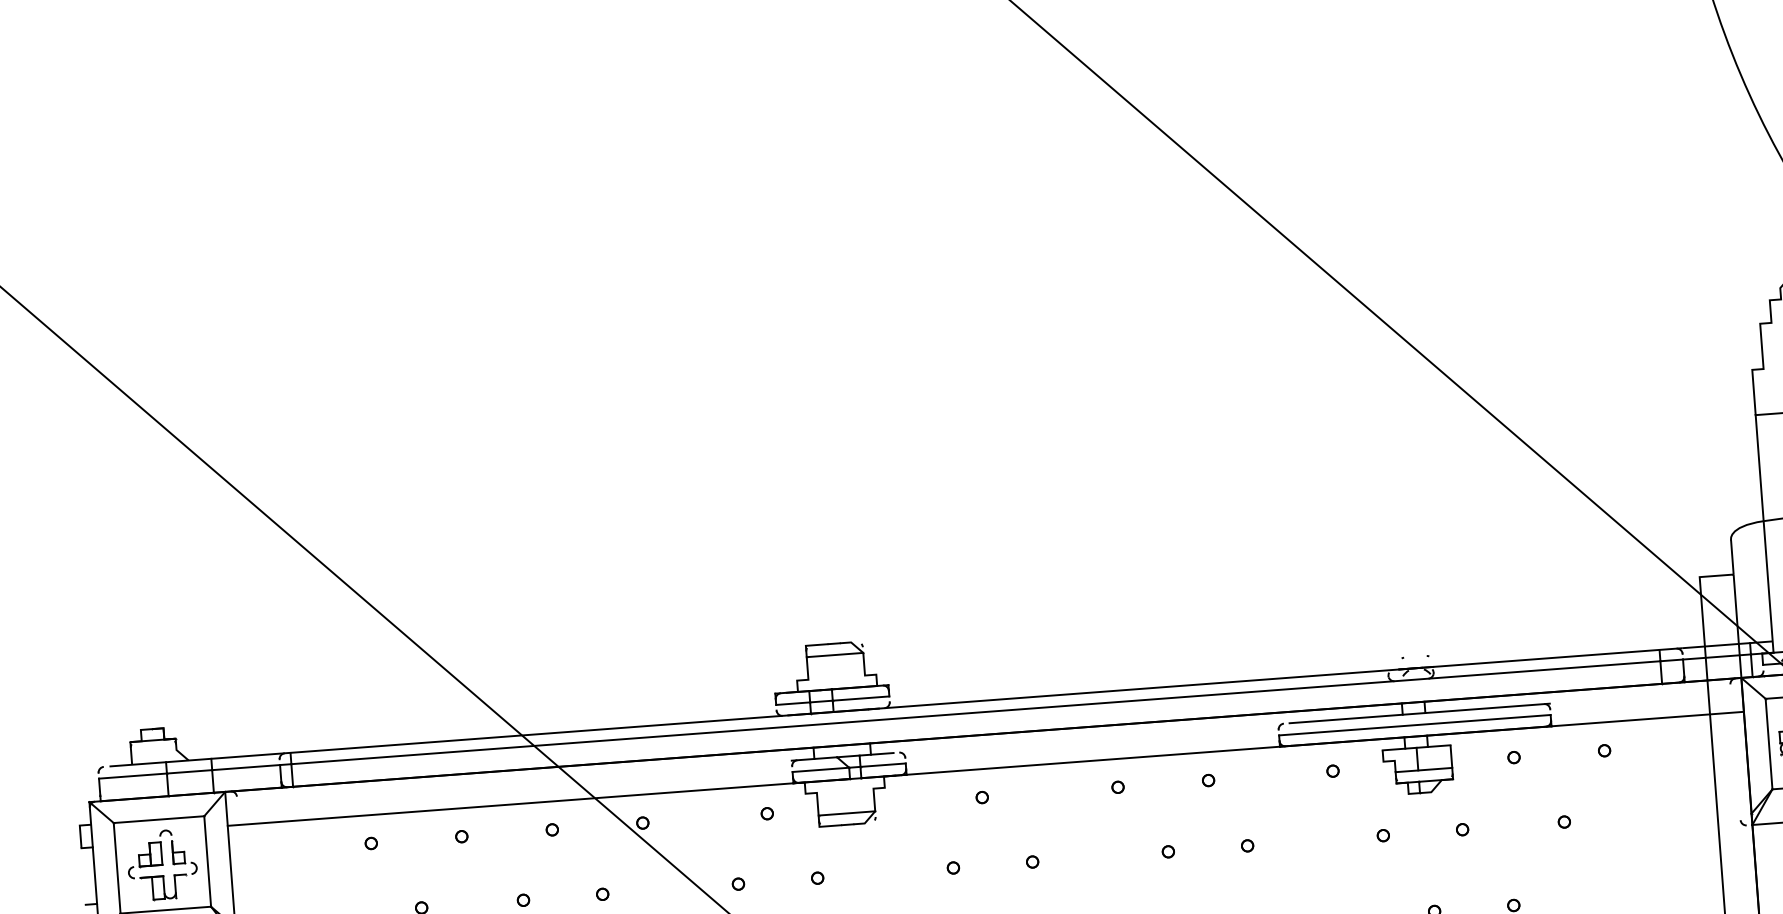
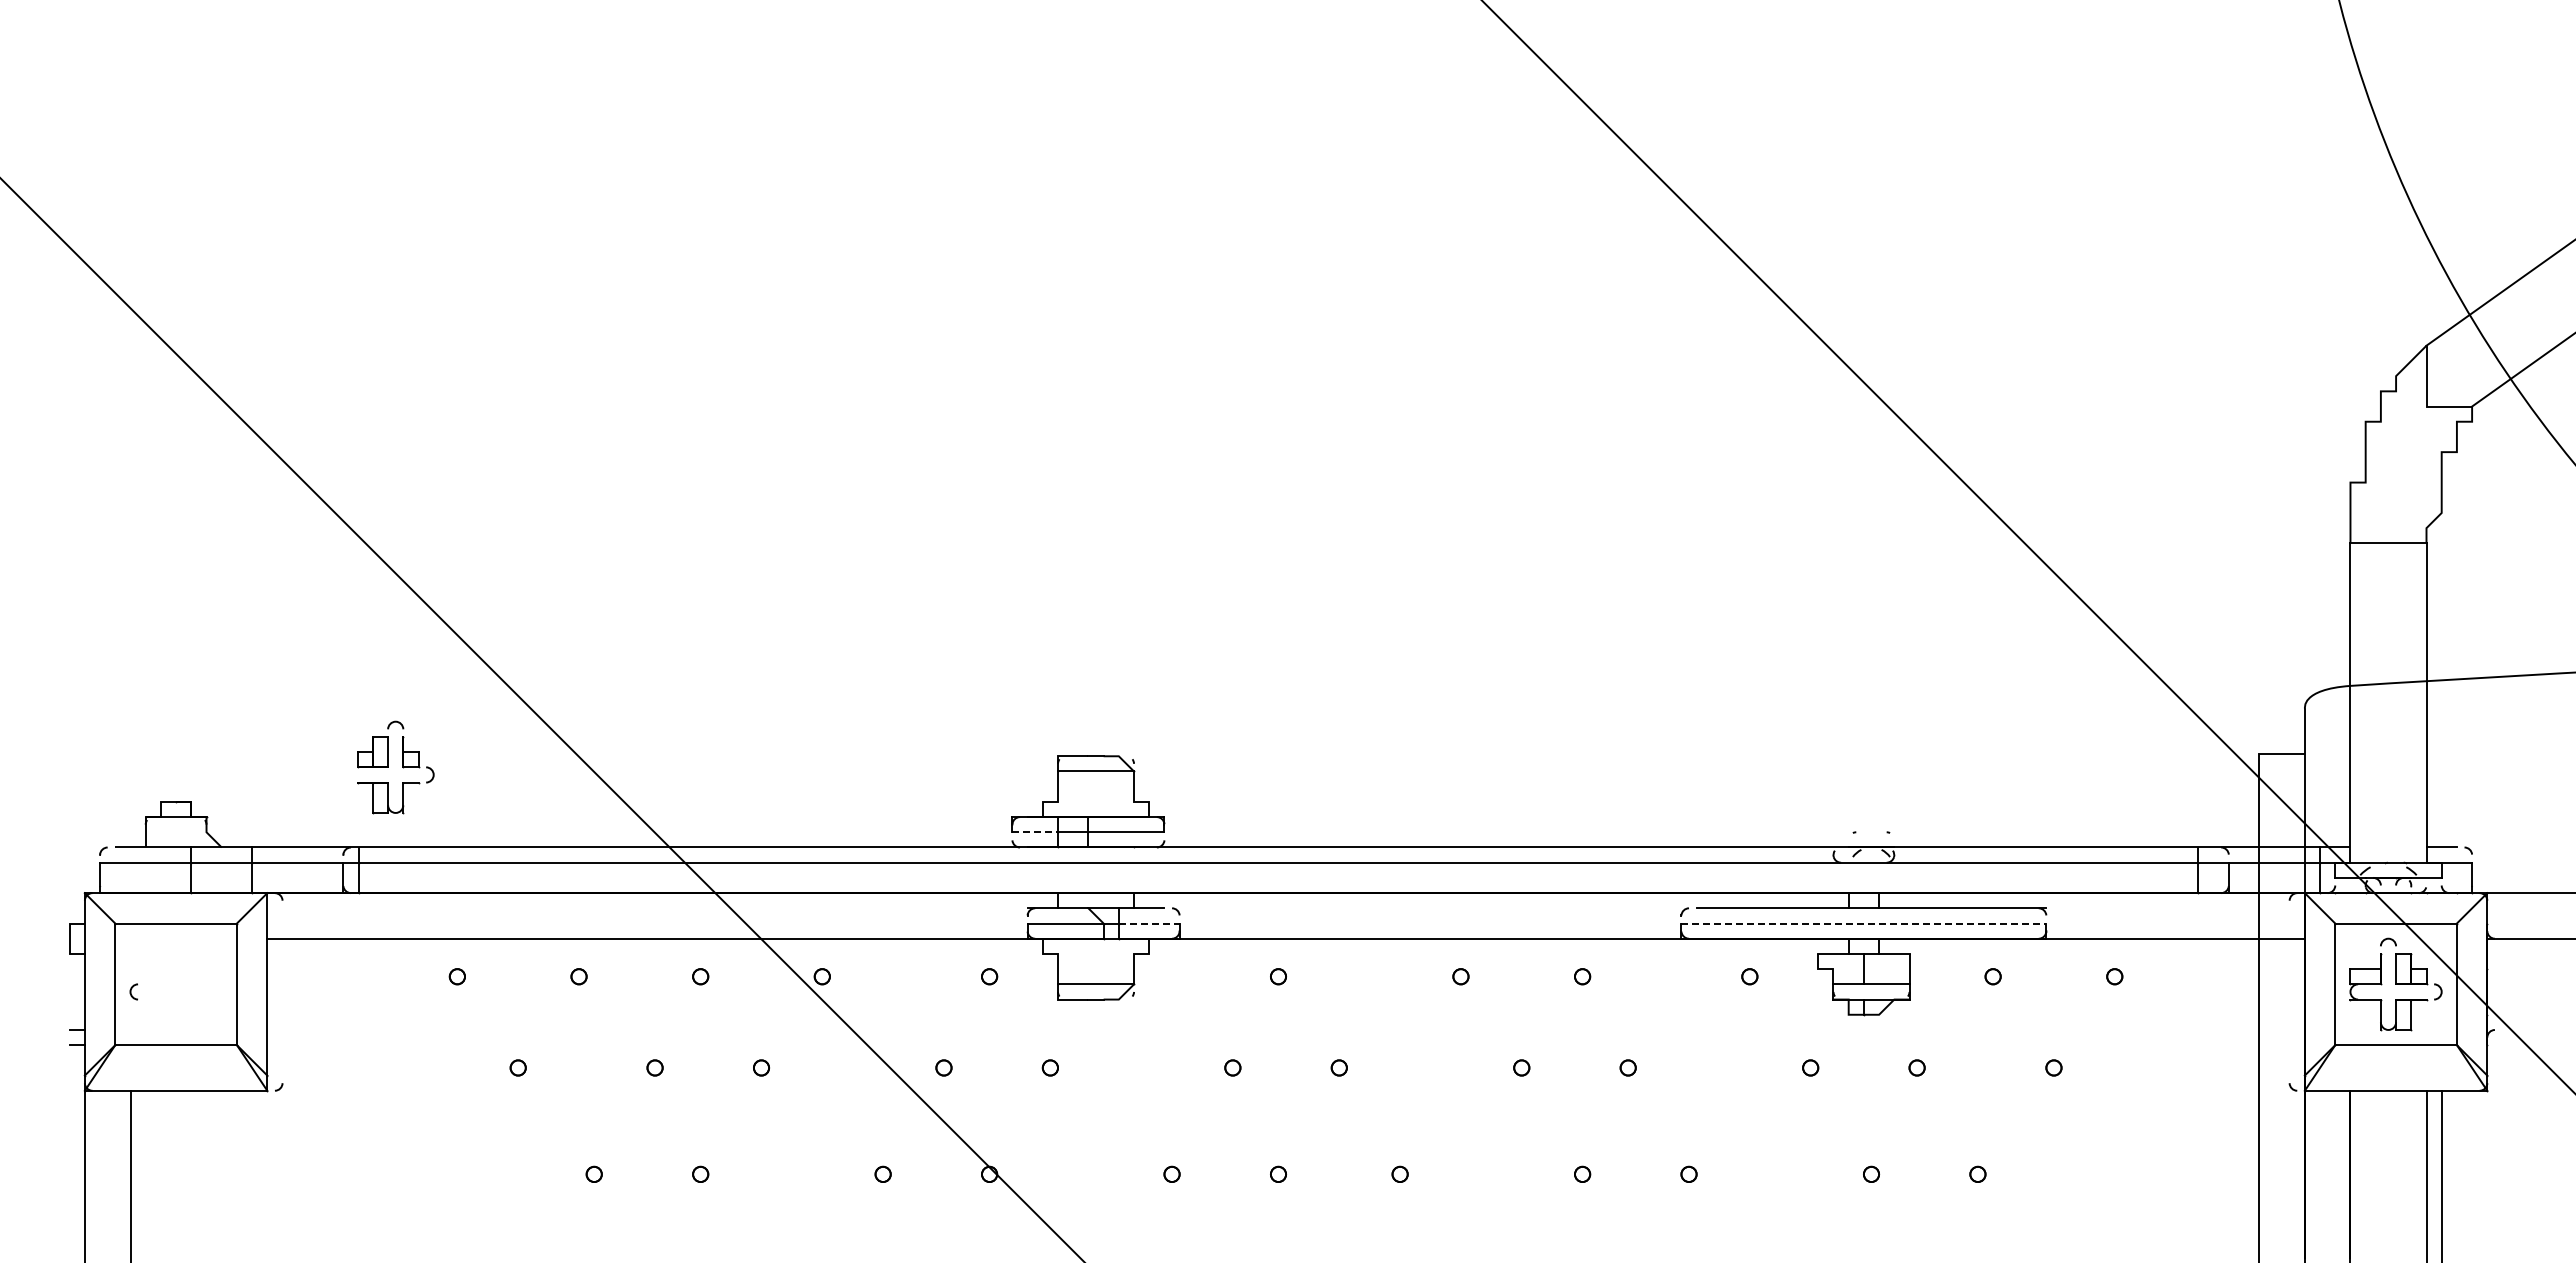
line: (793, 703) -> (1035, 832), solid -> dashed
line: (1415, 725) -> (1864, 923), solid -> dashed
line: (883, 765) -> (1149, 923), solid -> dashed
part: (162, 864) -> (388, 767), moved

